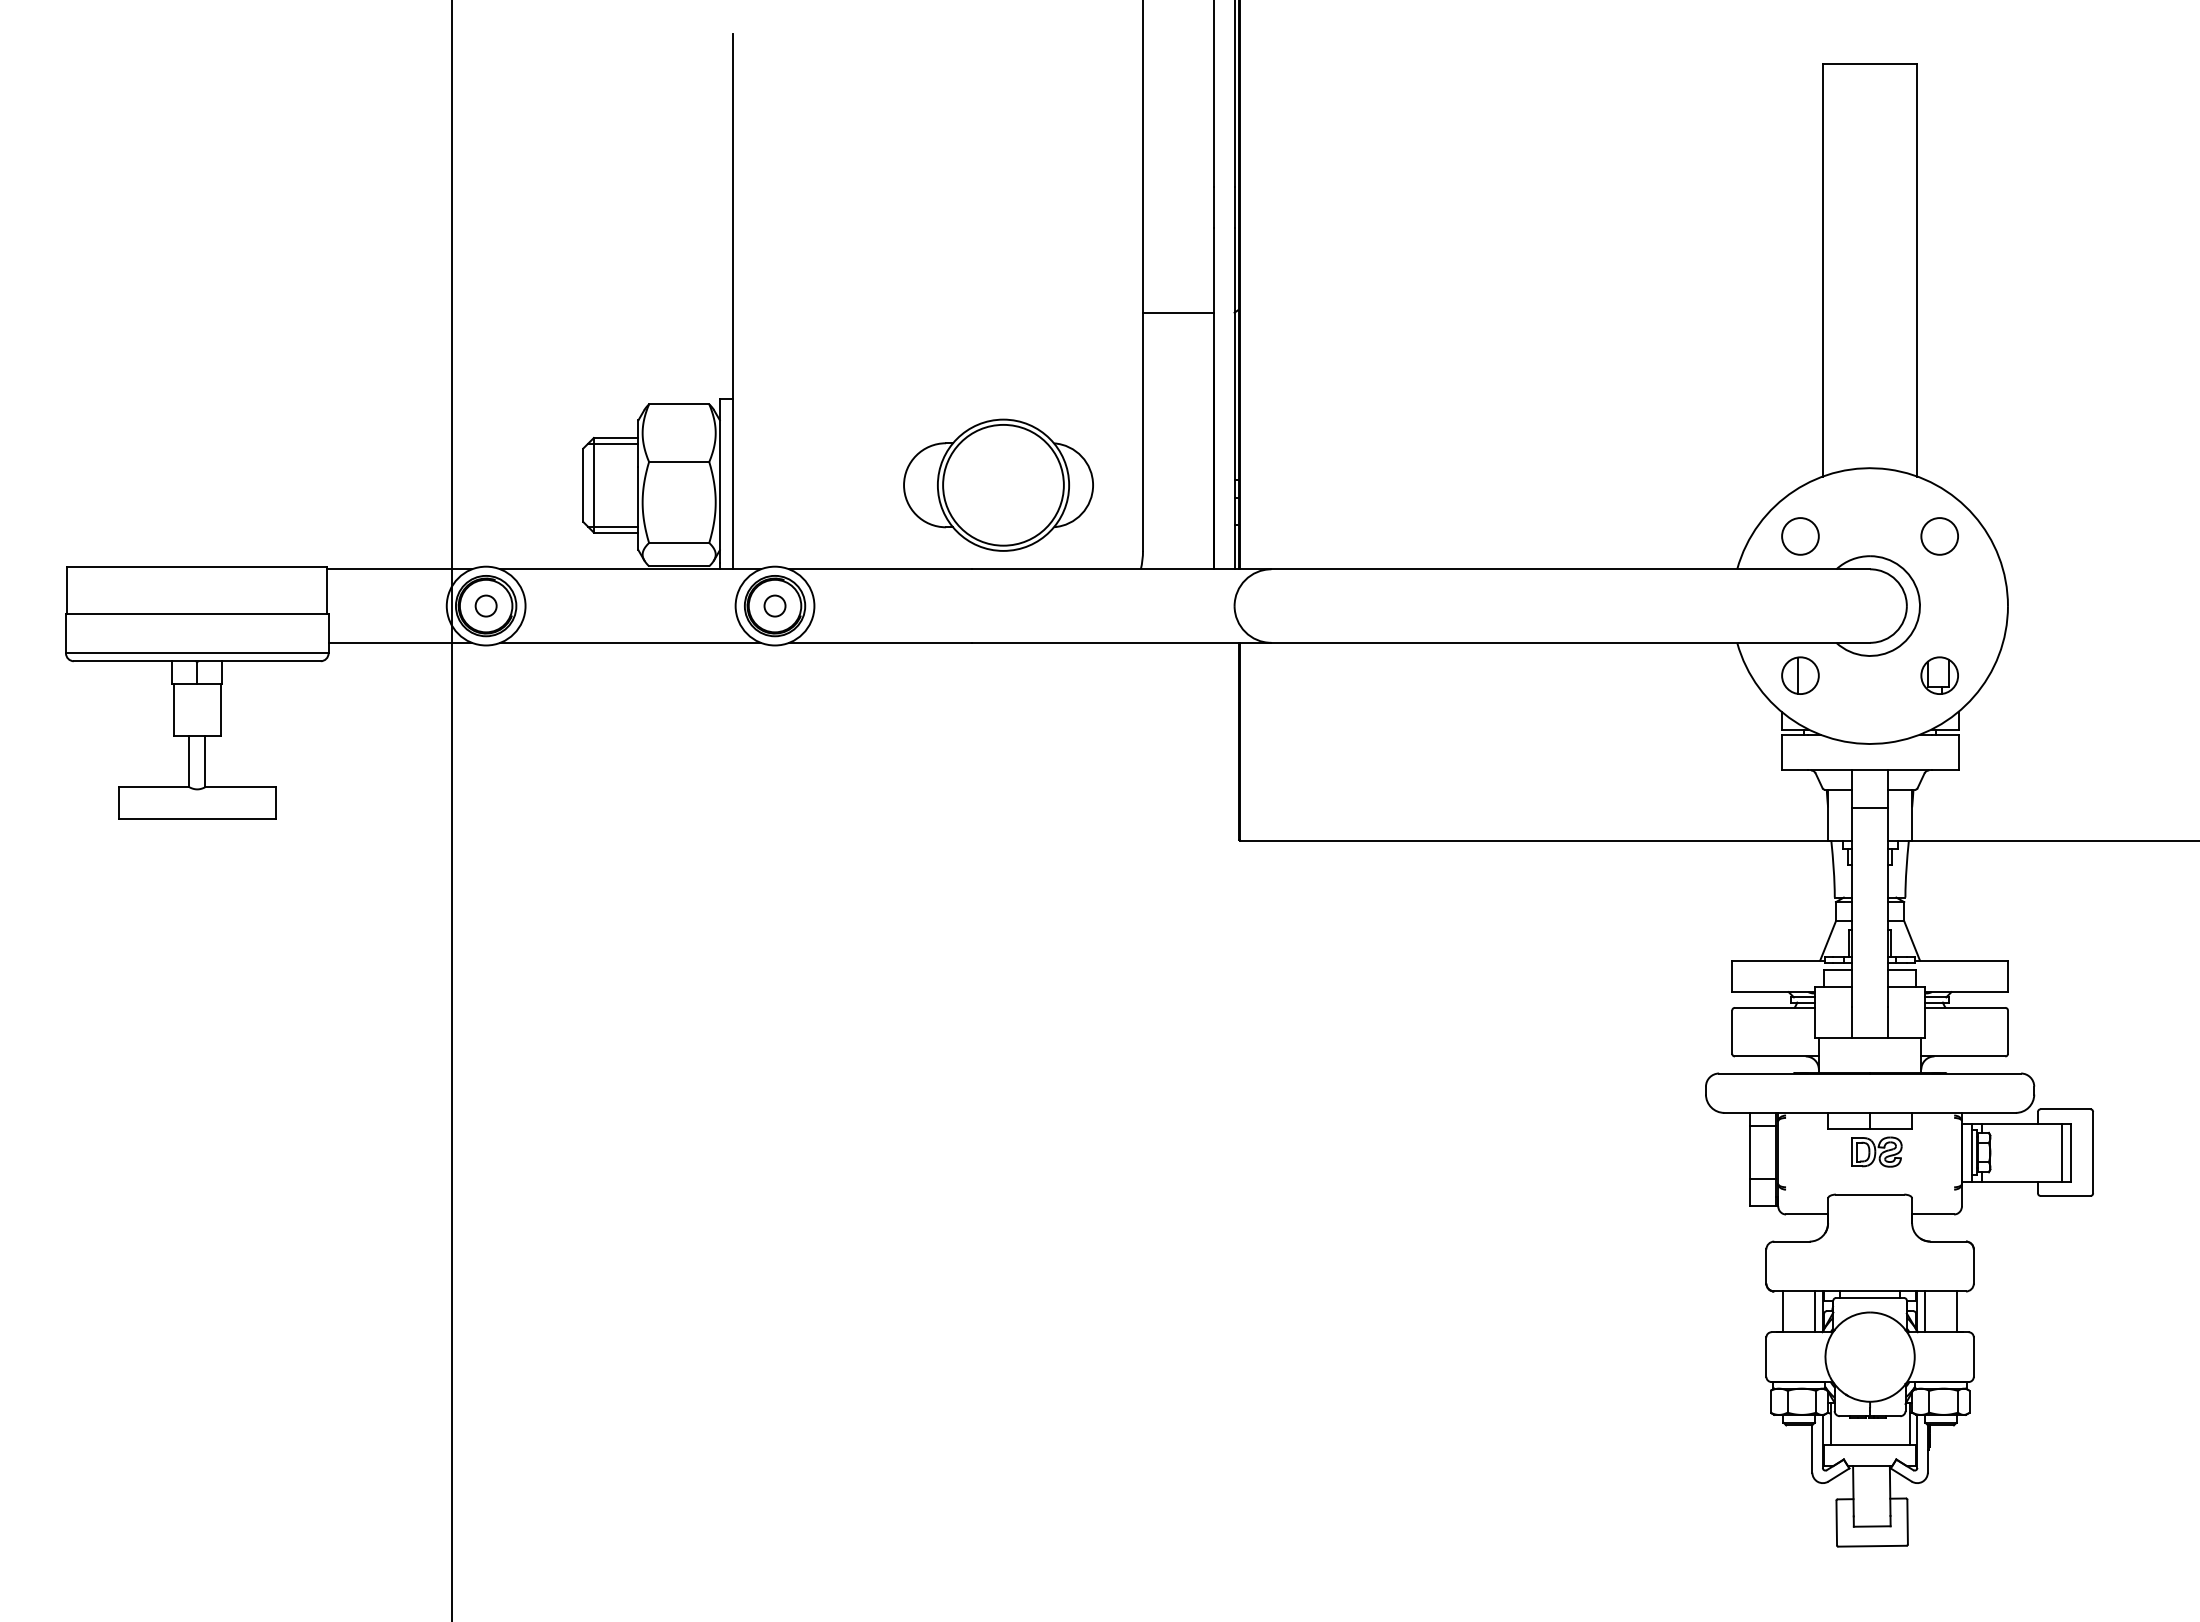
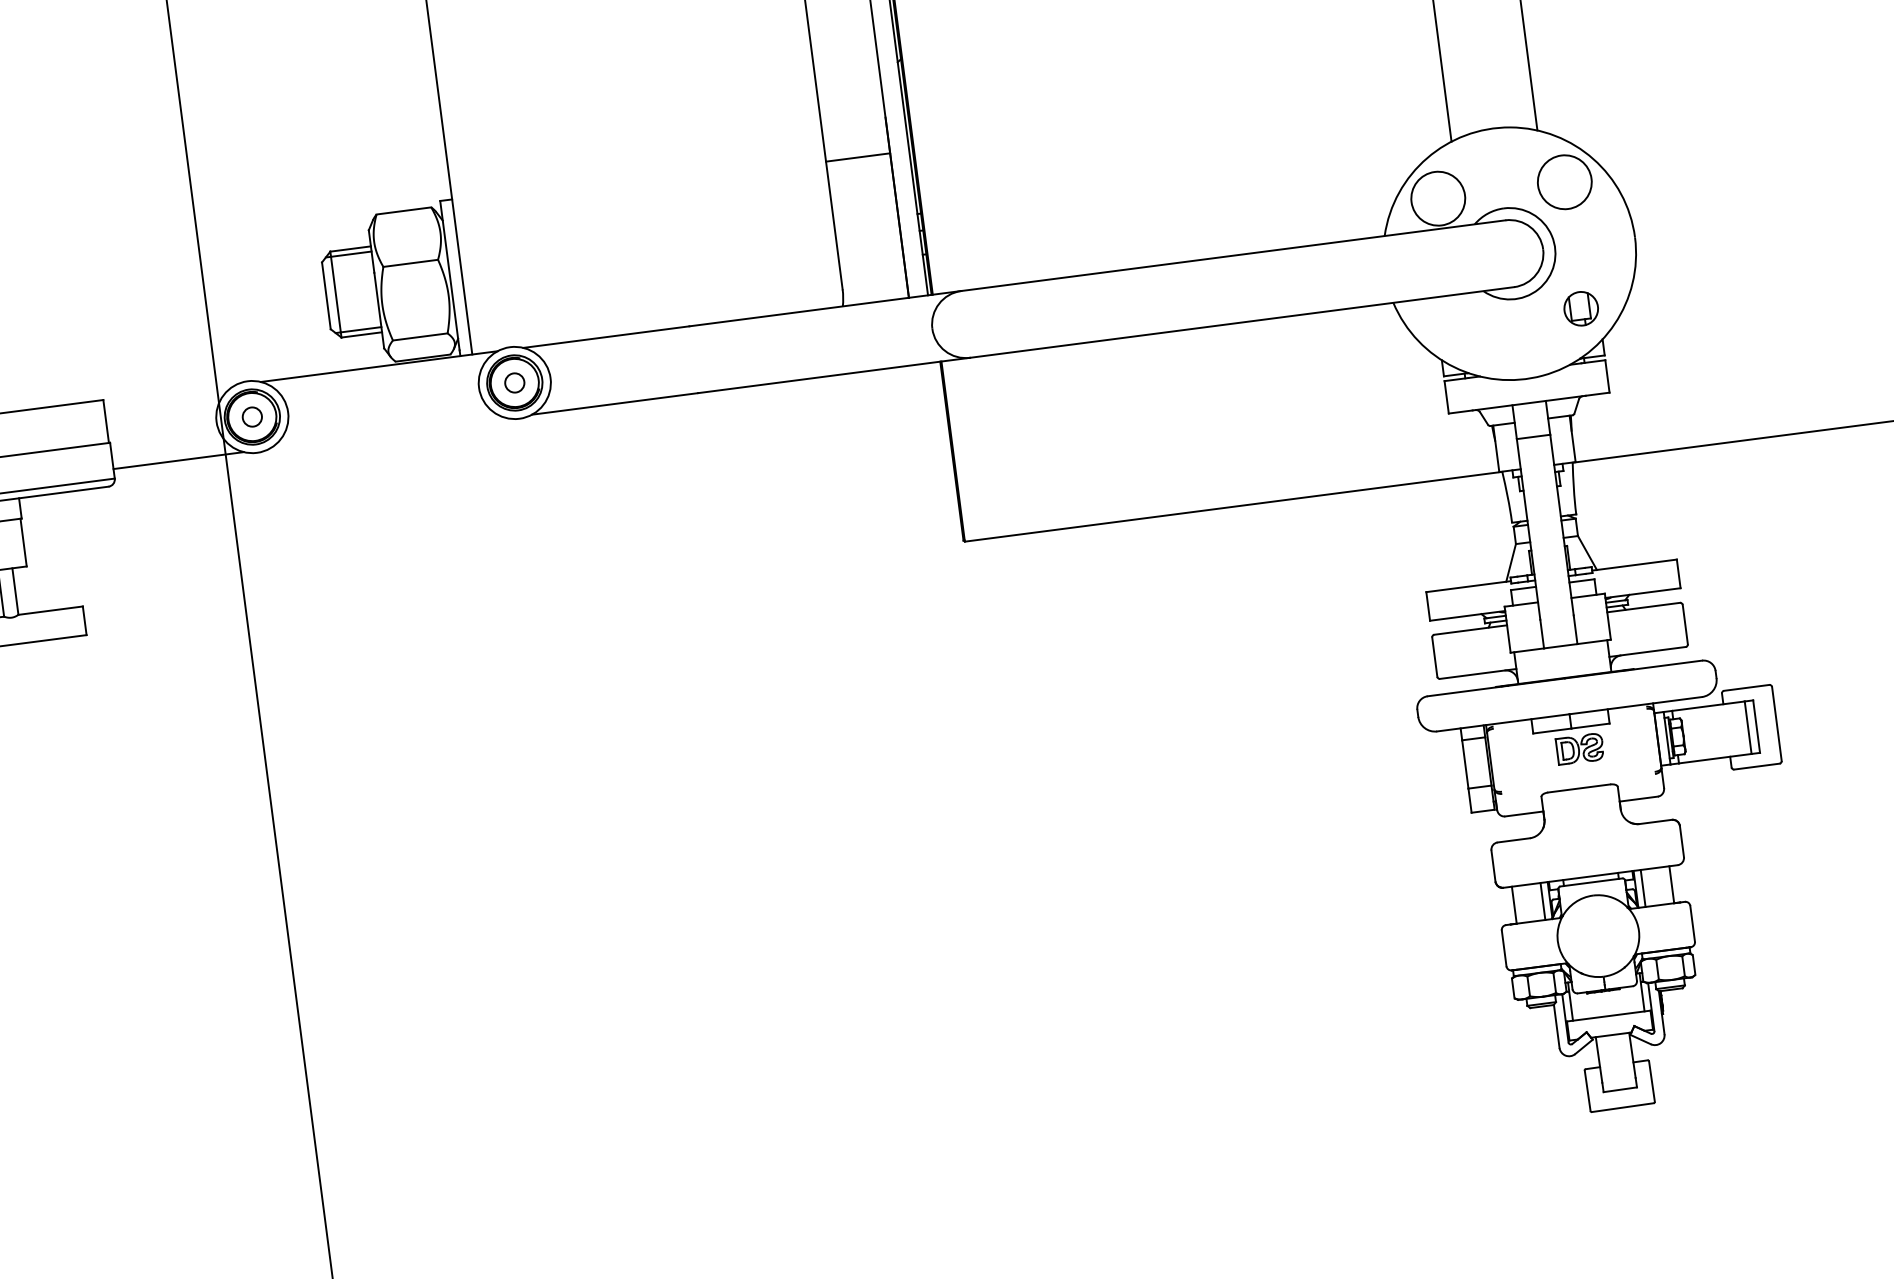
line: (1178, 313) -> (858, 157), moved
part: (998, 484) -> (703, 246), removed
circle: (1800, 536) -> (1438, 198), size x1.6
circle: (1939, 536) -> (1564, 182), size x1.6
line: (399, 569) -> (169, 394), removed
line: (630, 642) -> (387, 433), removed
part: (1800, 675) -> (1454, 325), removed

